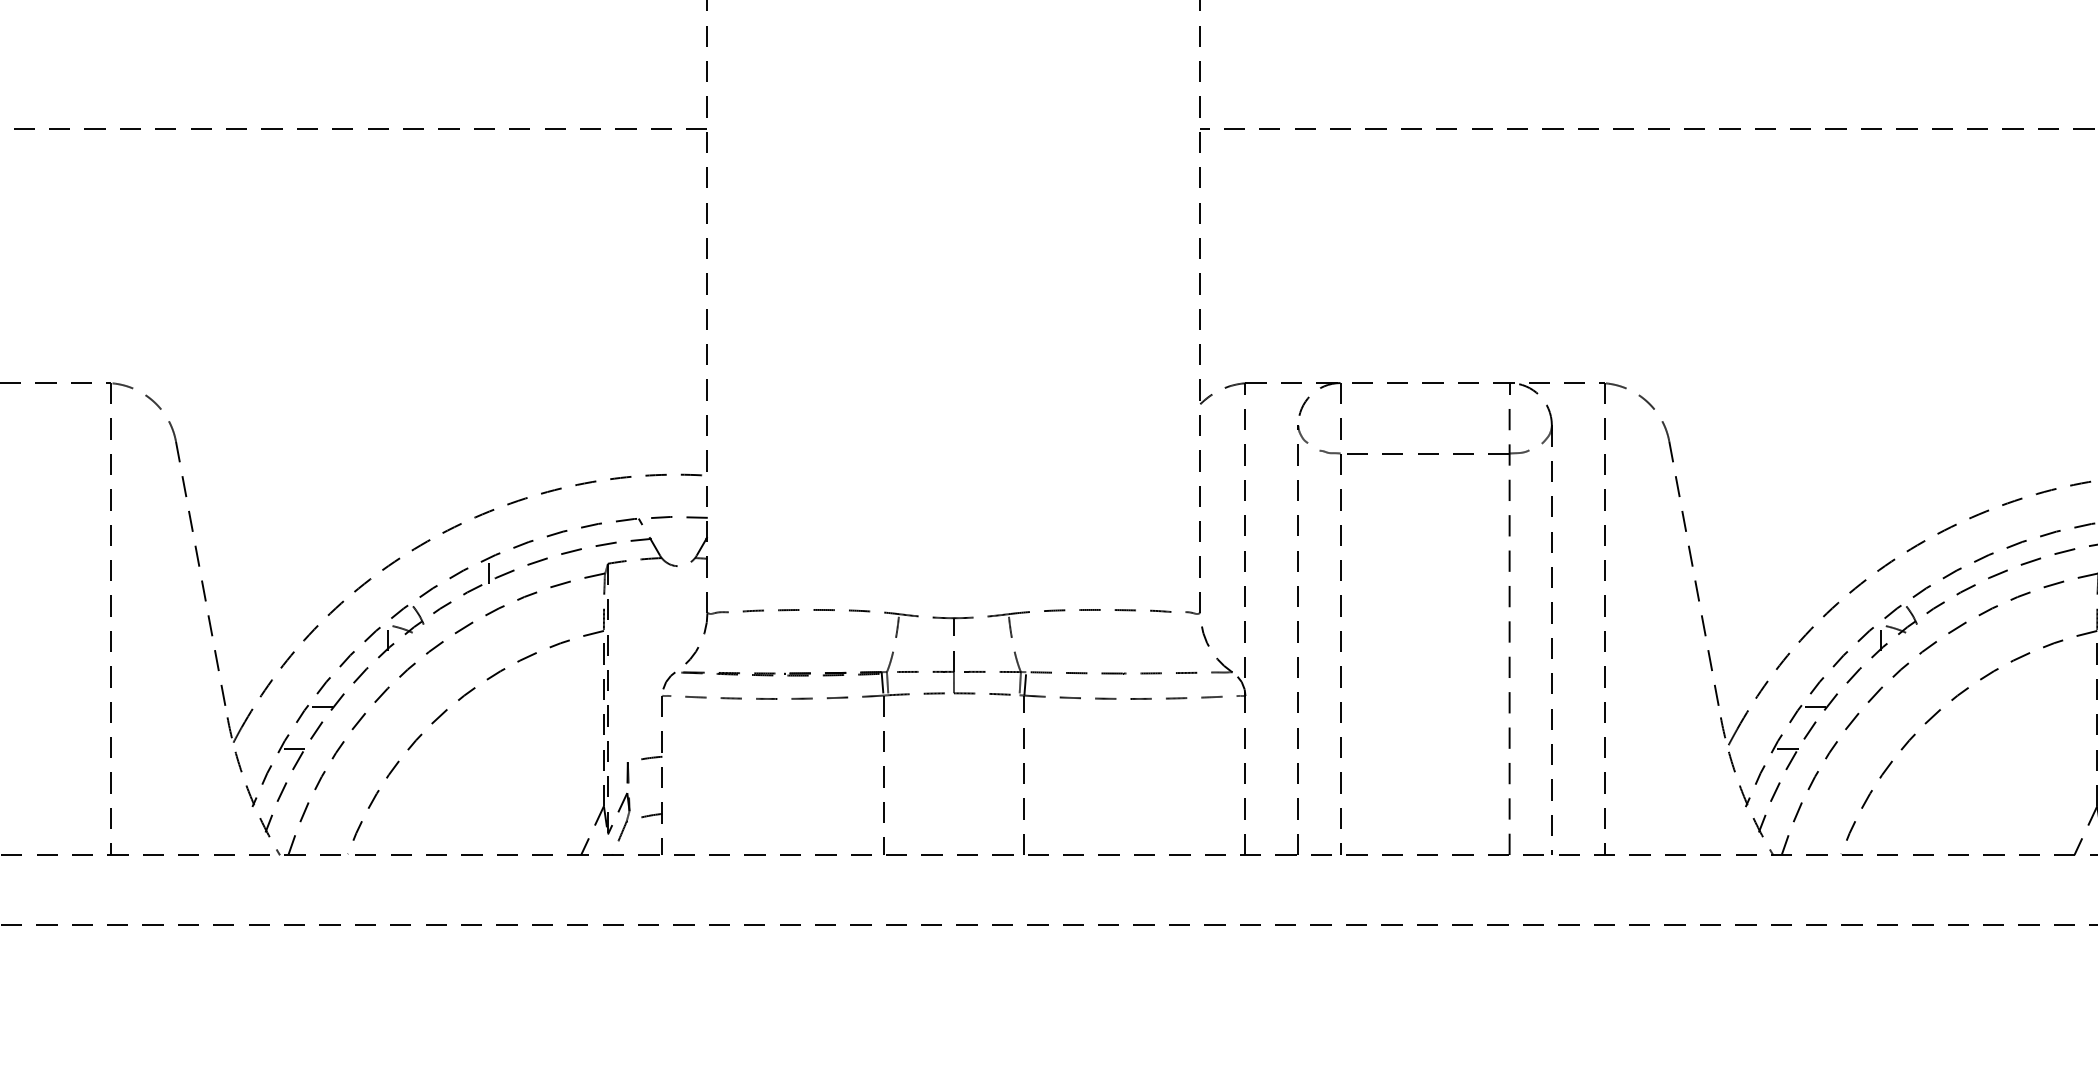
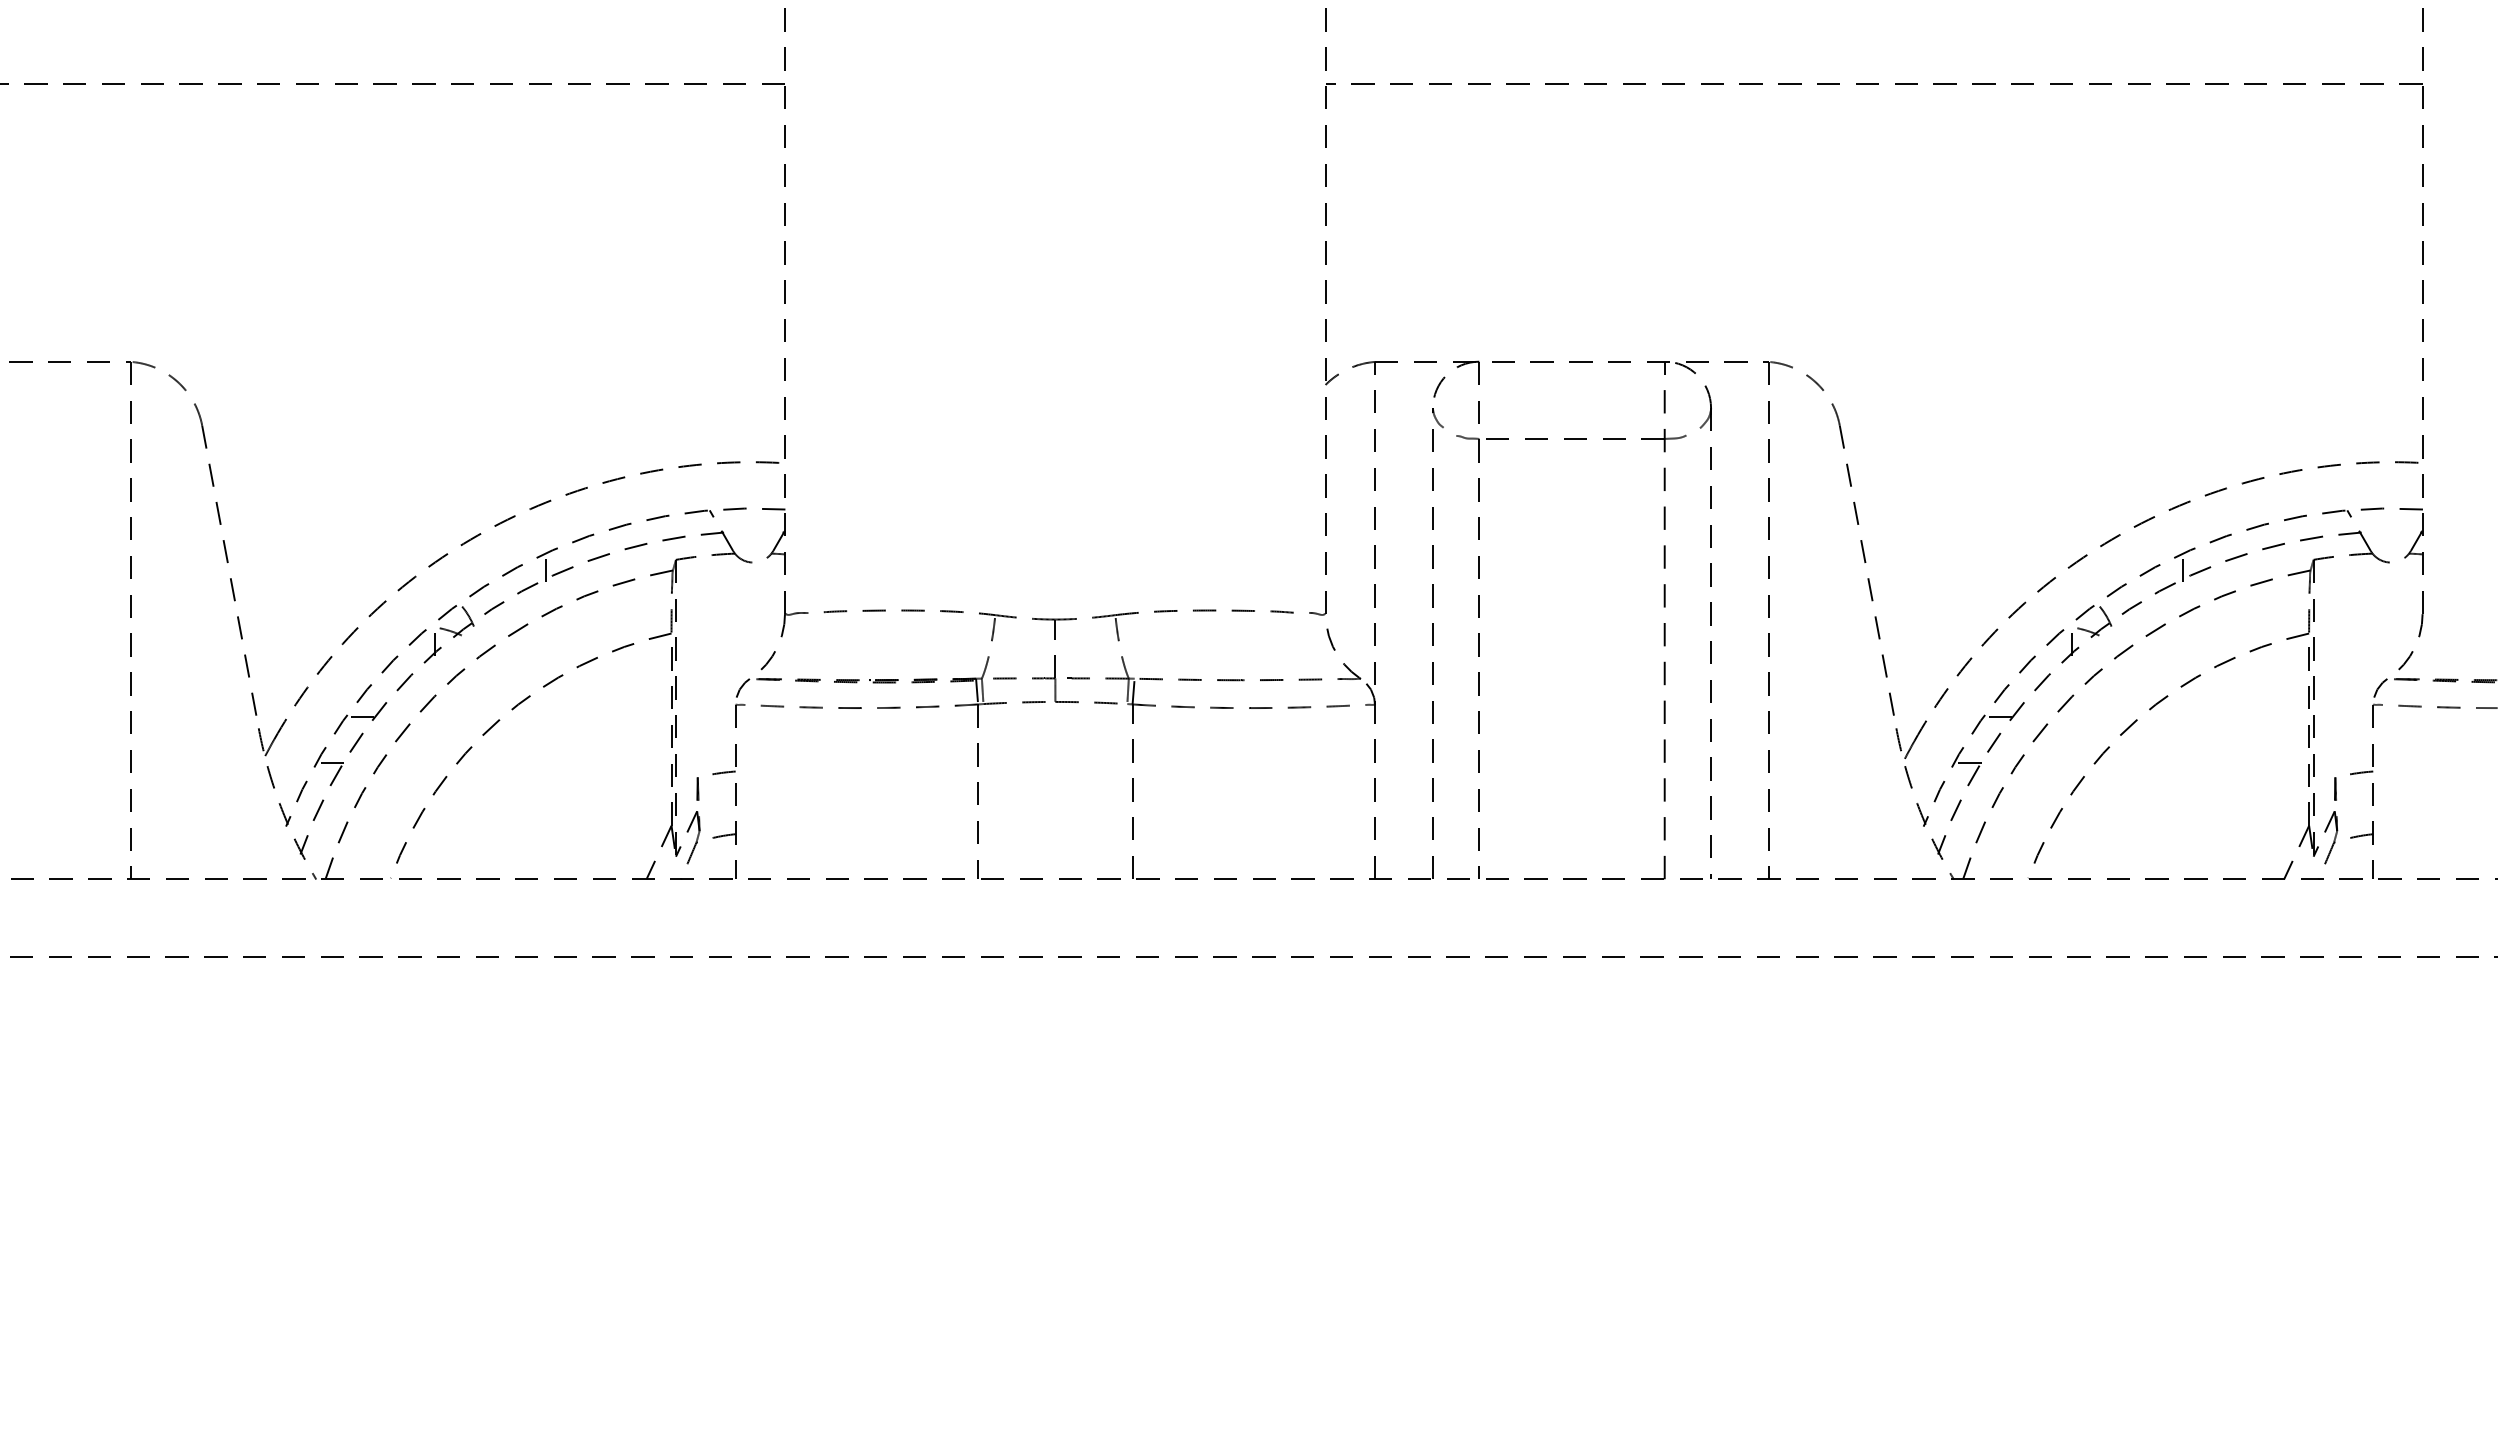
line: (1982, 572) -> (2183, 569), added

